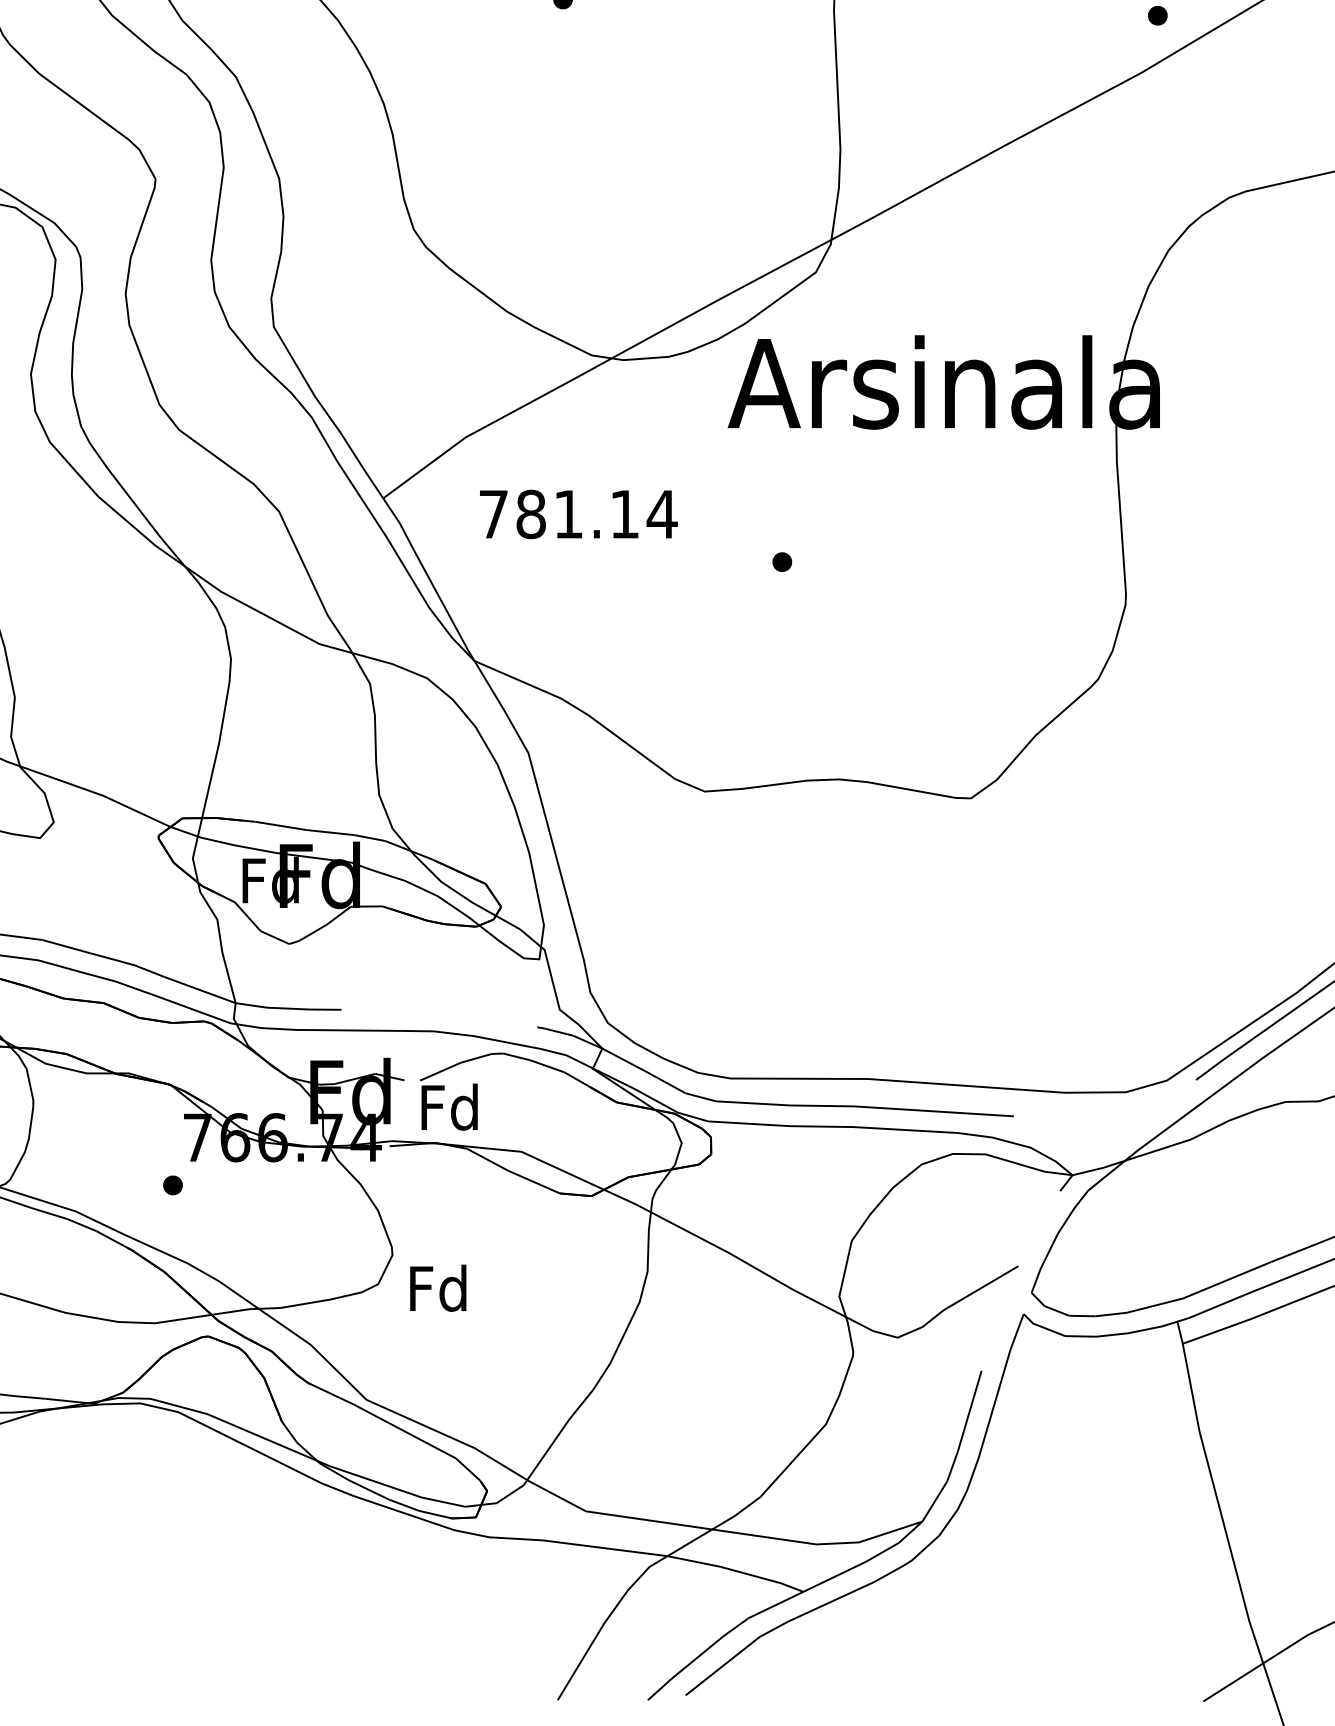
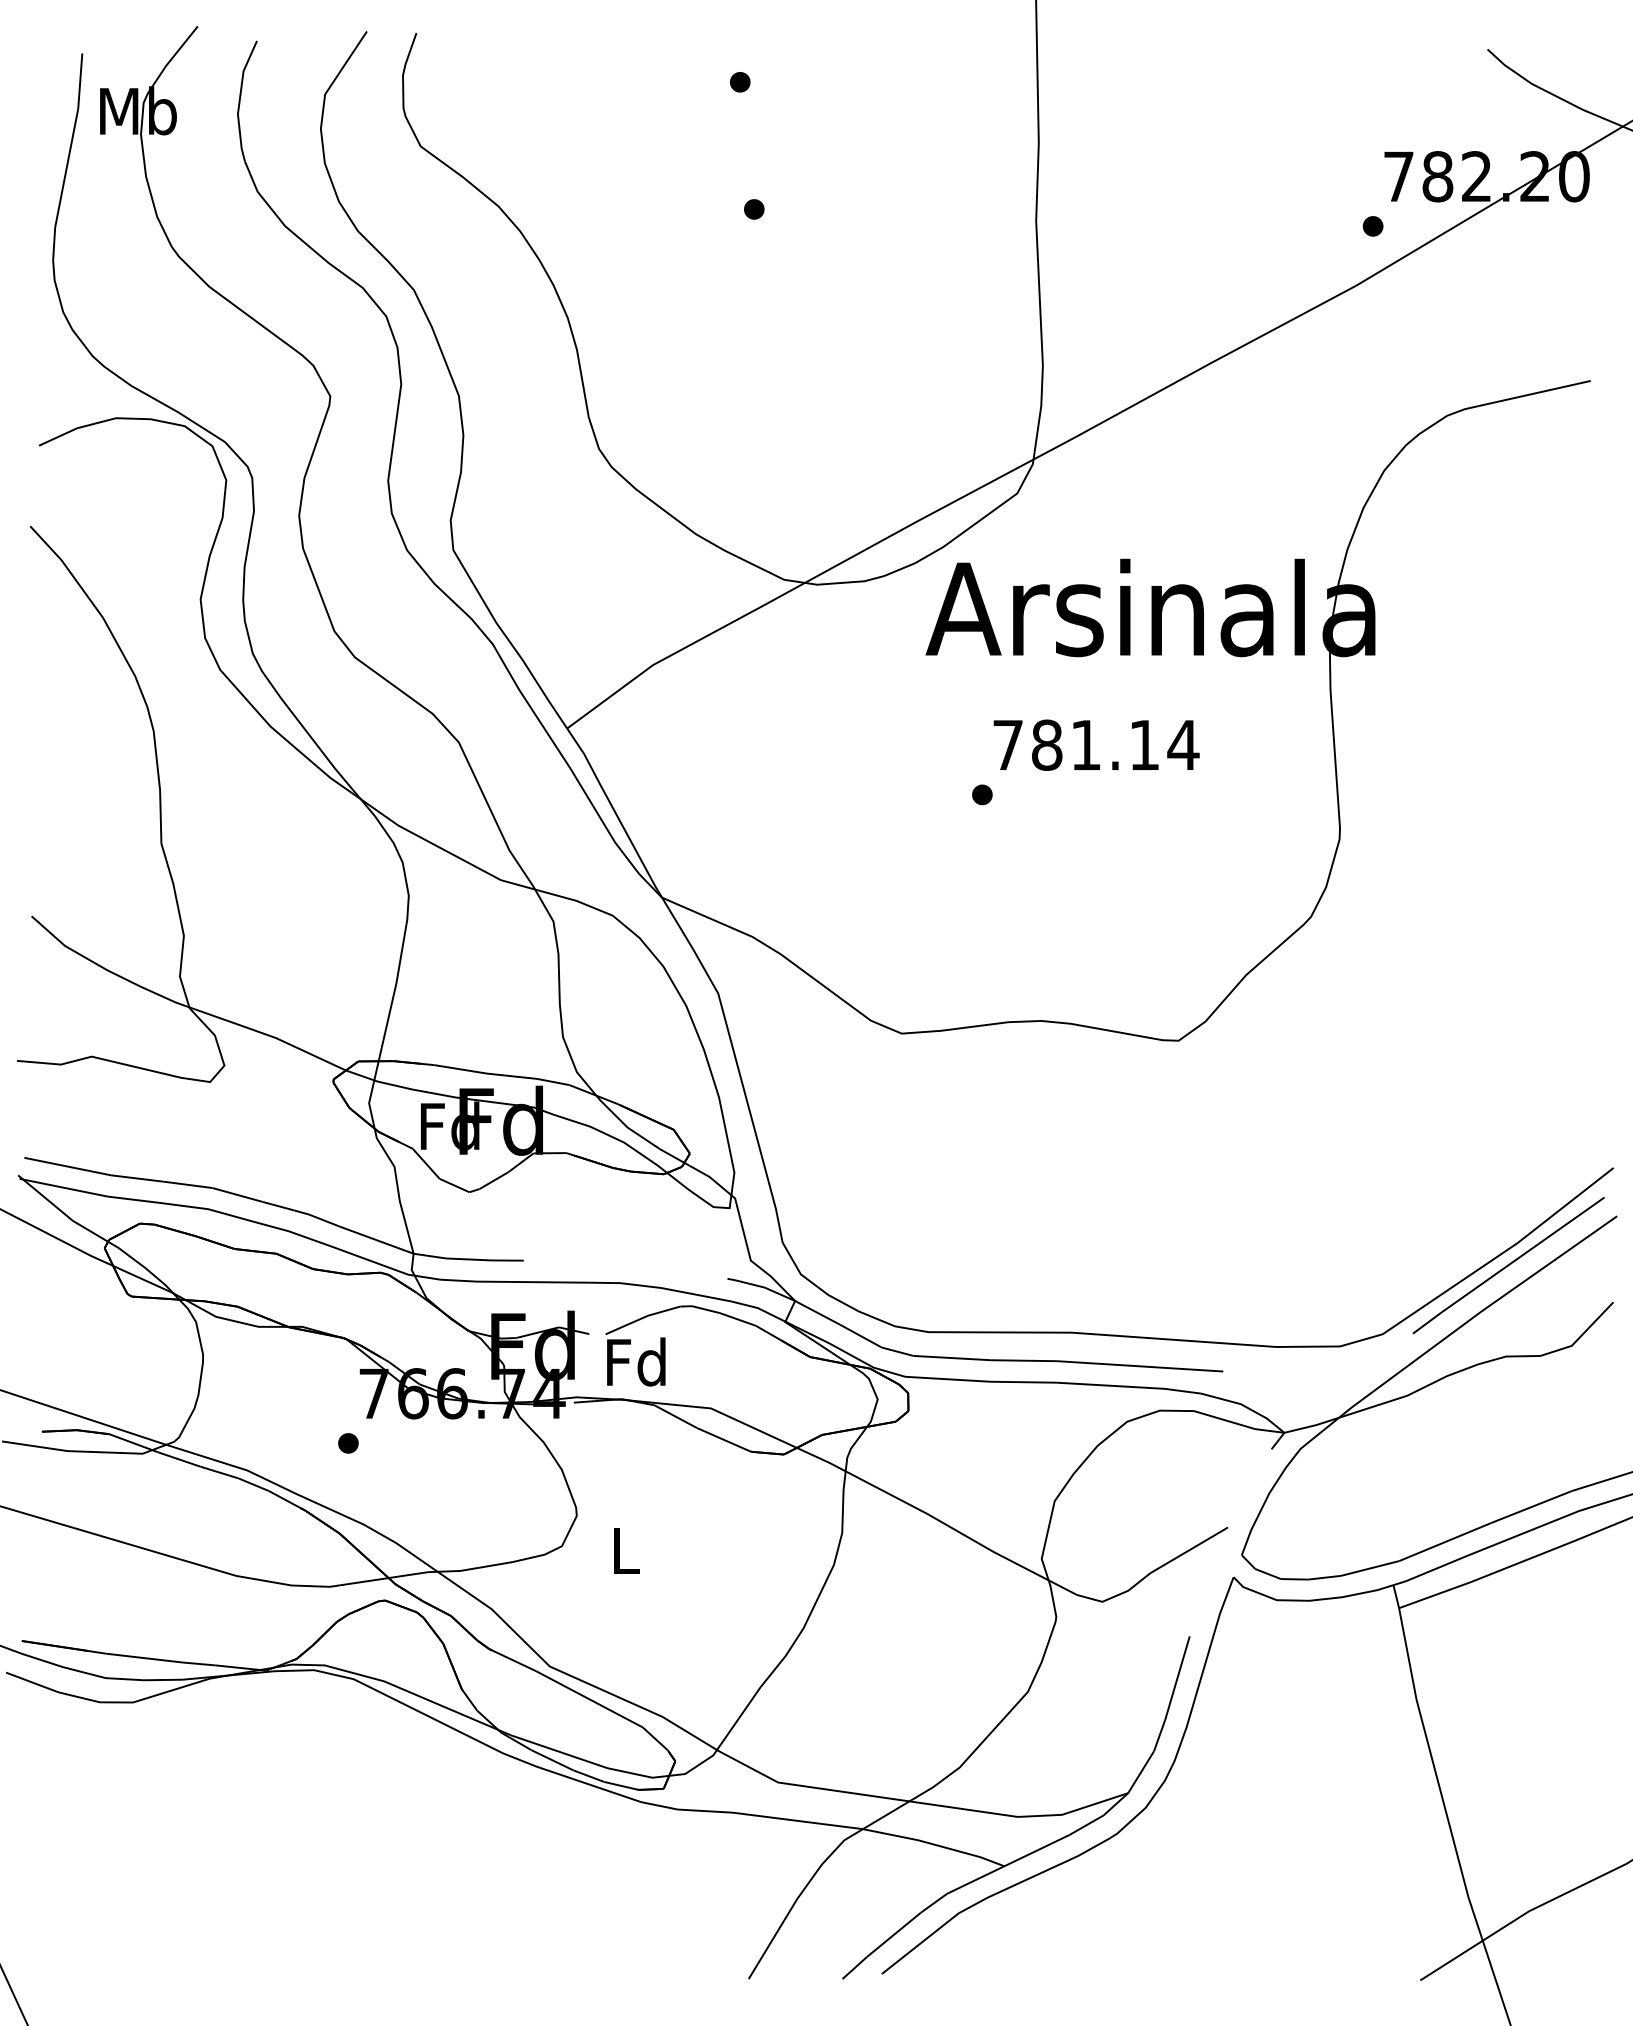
text: (578, 513) -> (1096, 744), moved
text: (438, 1287) -> (624, 1549), Fd -> L

